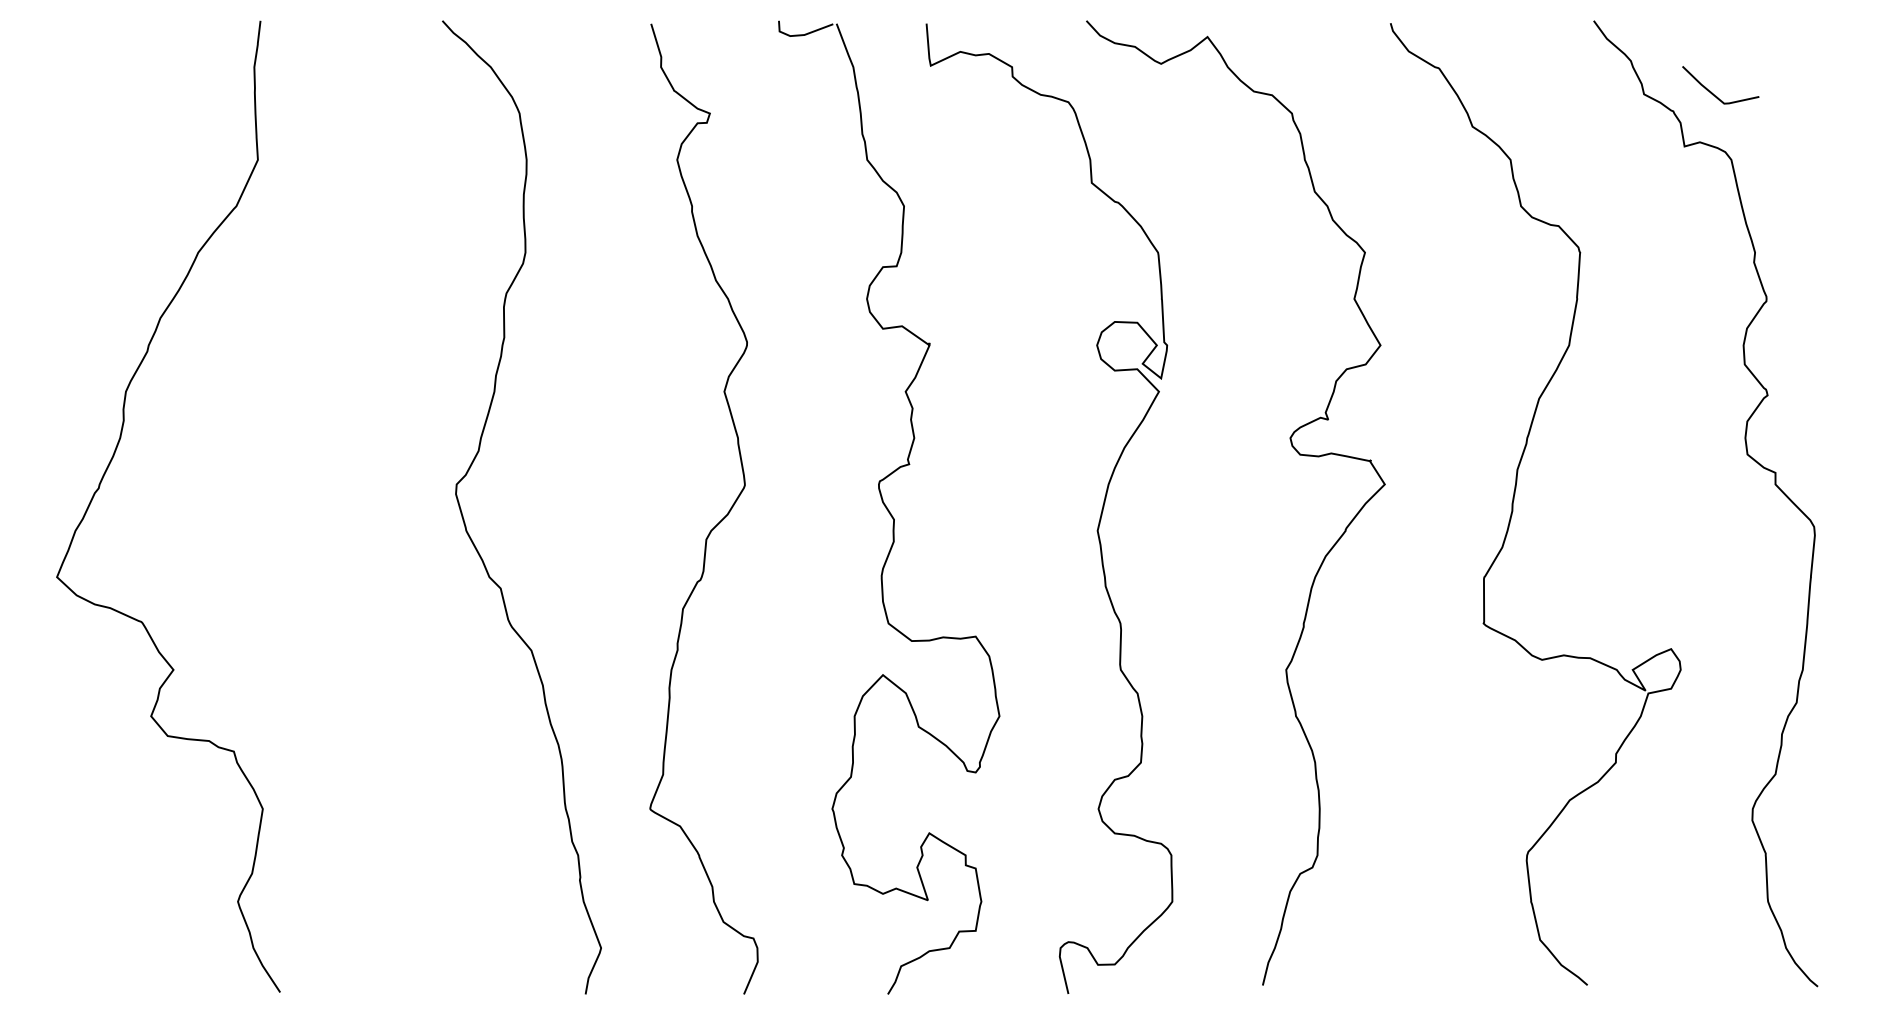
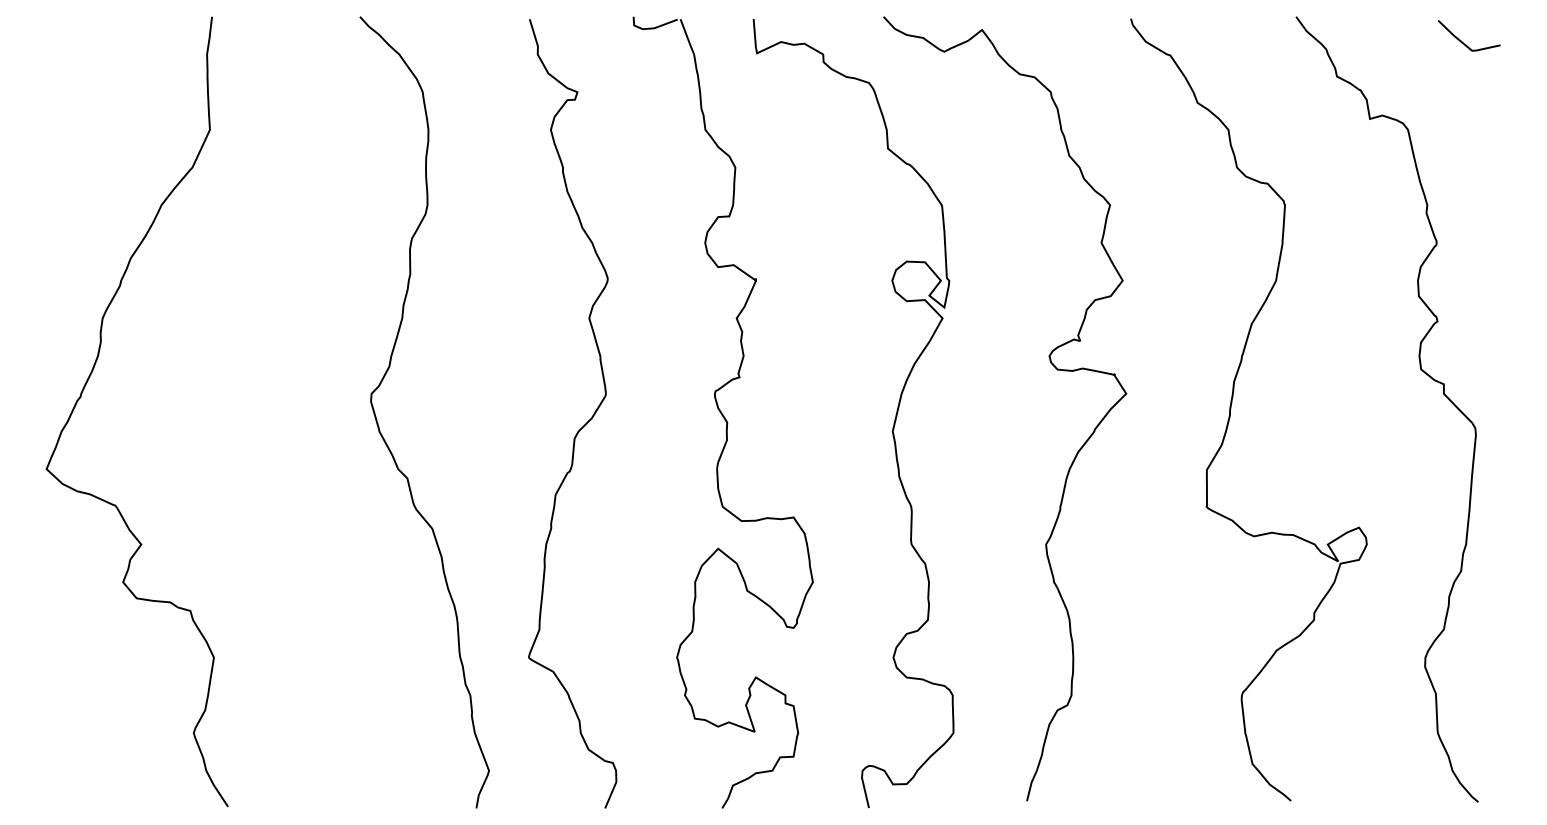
line: (1712, 92) -> (1462, 41), moved

